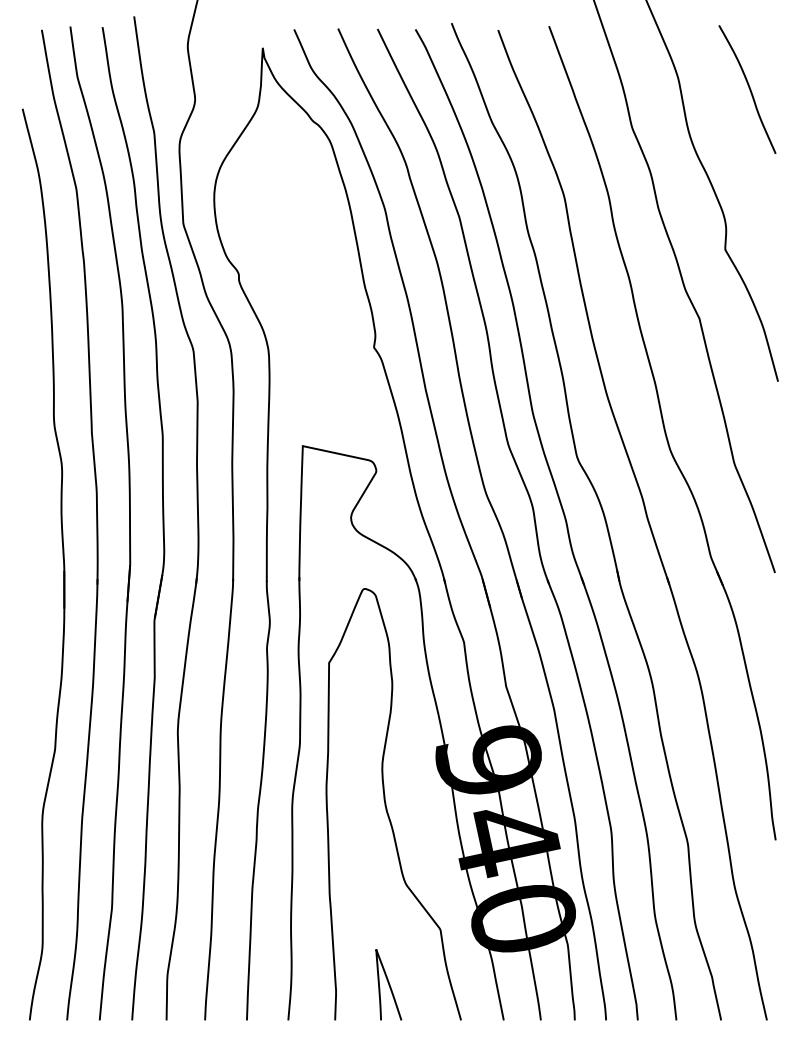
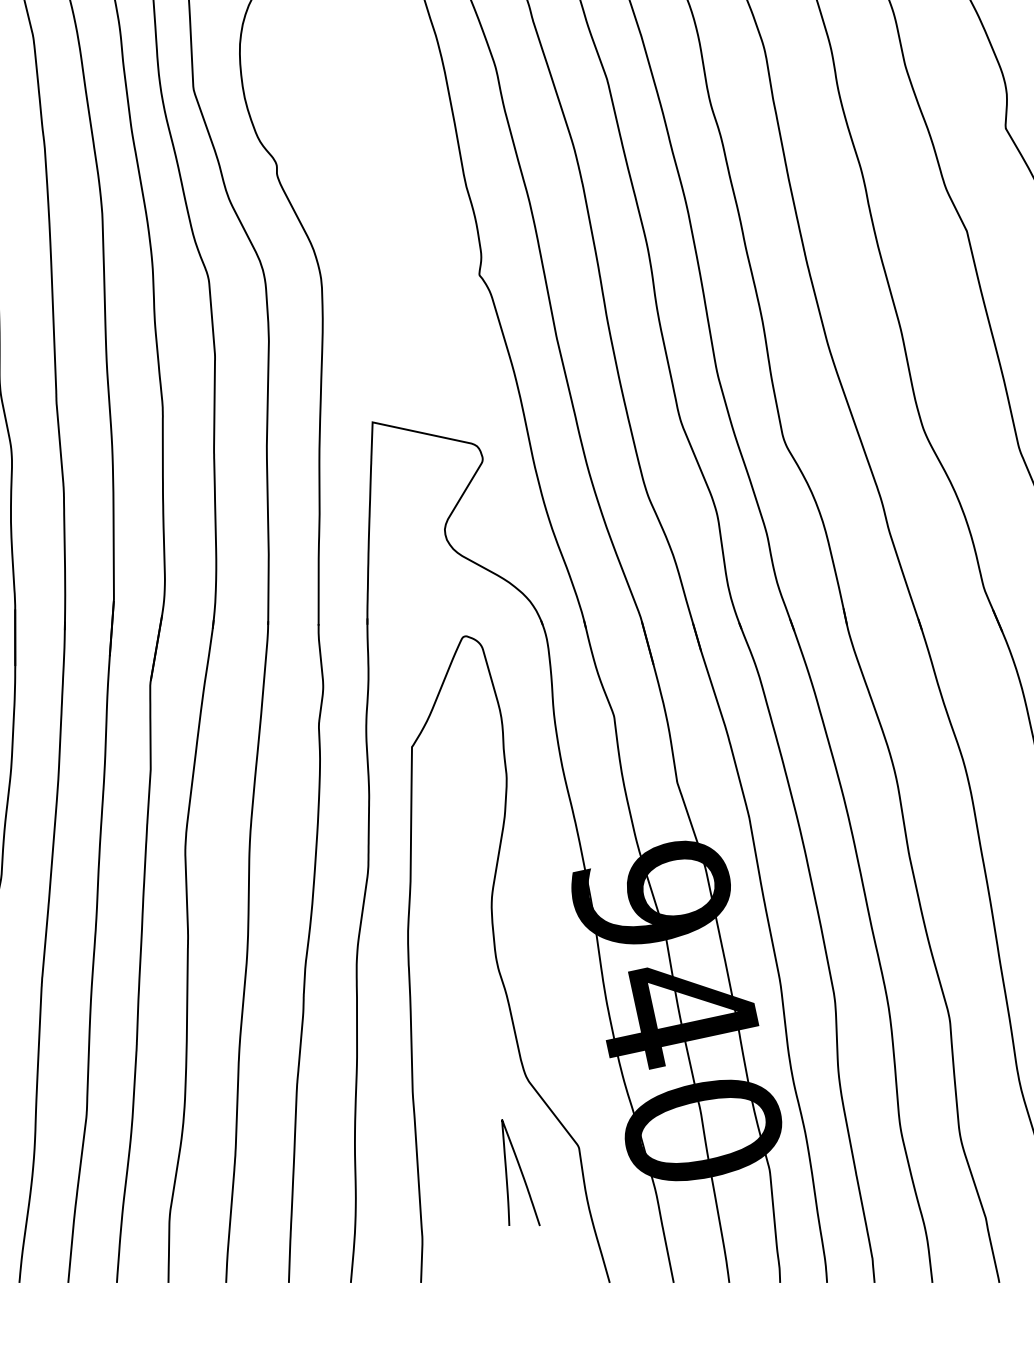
curve: (388, 984) -> (520, 1172), moved

